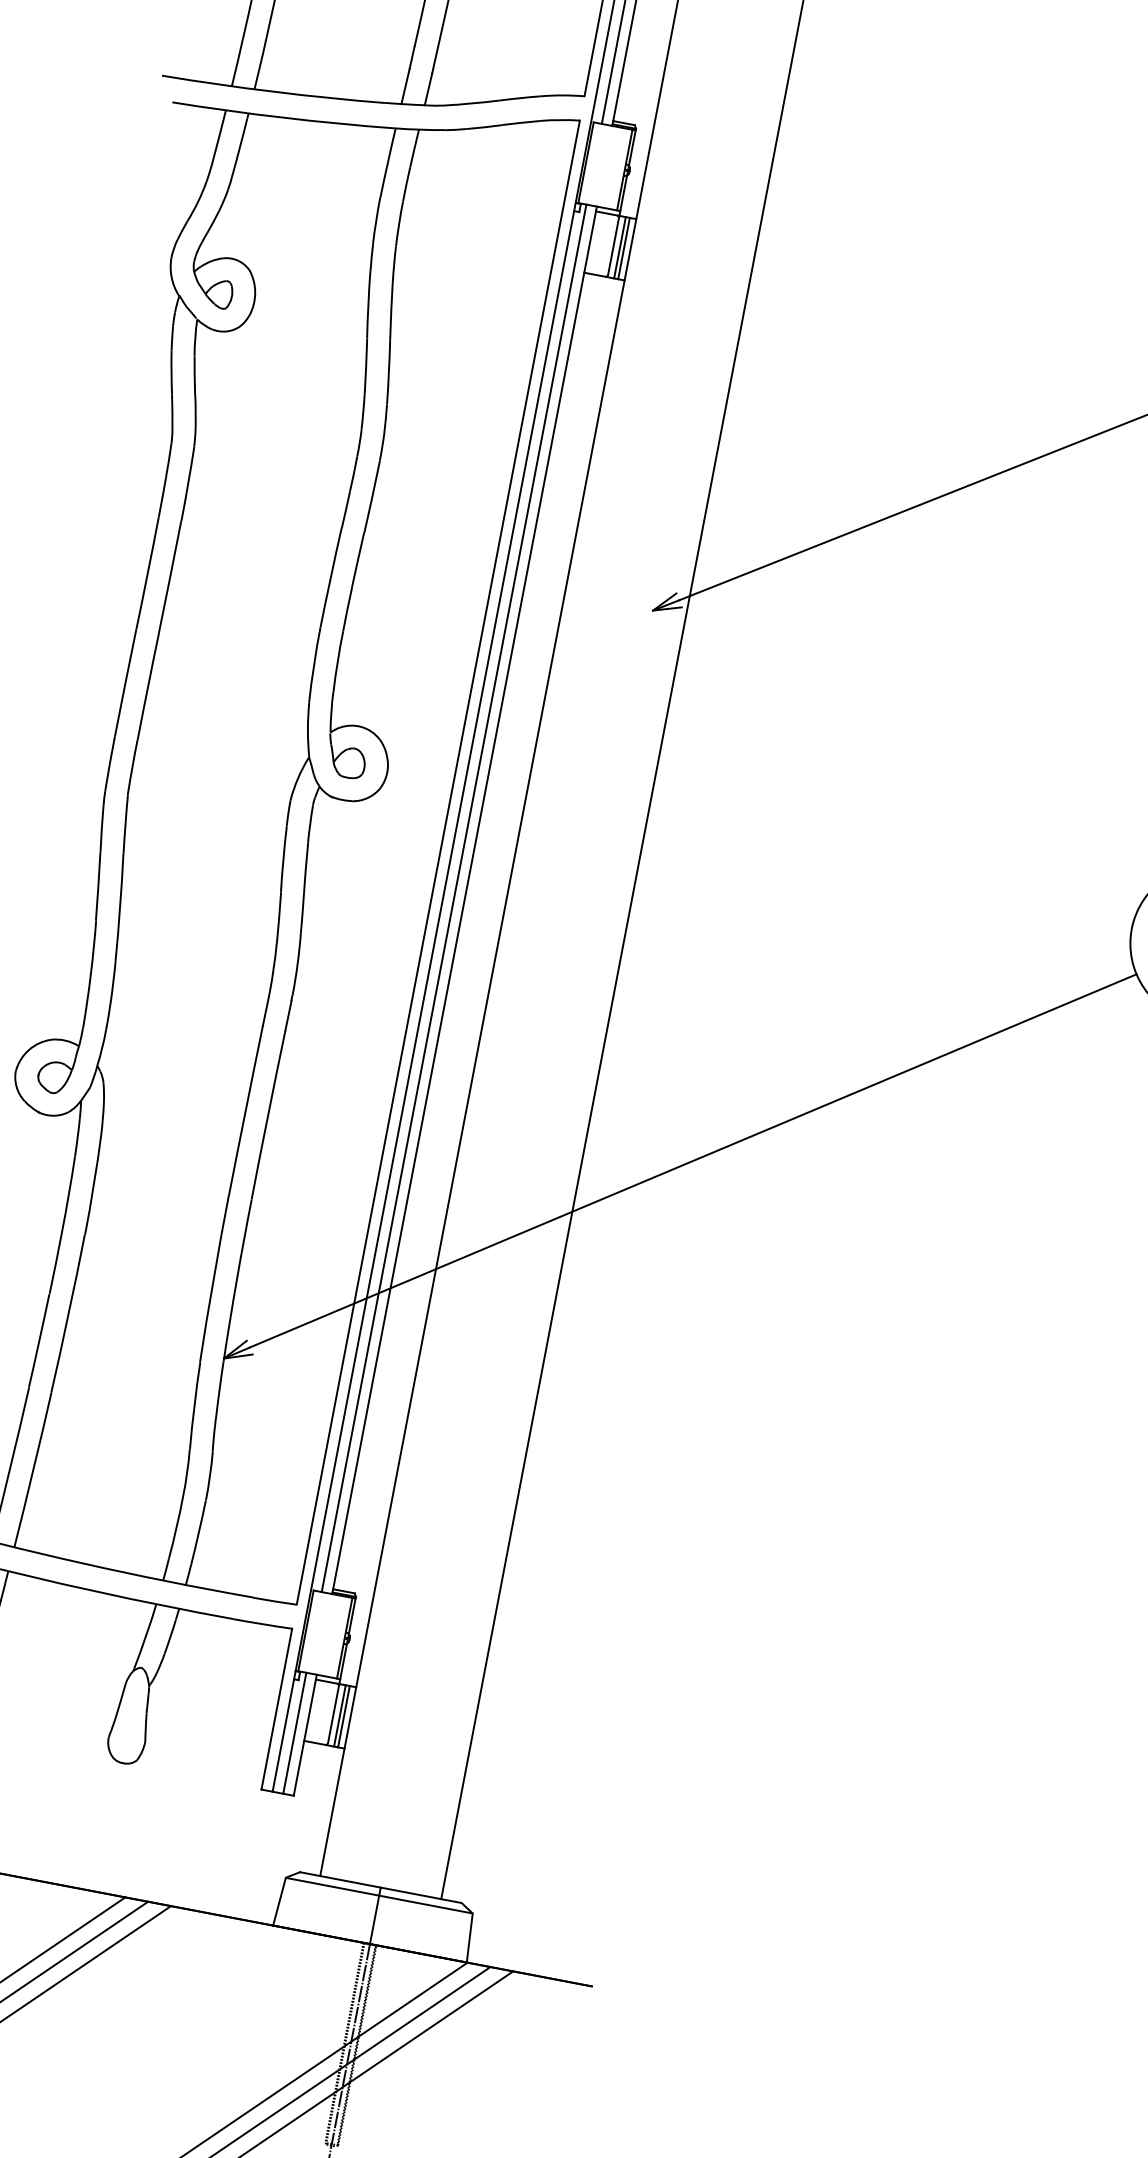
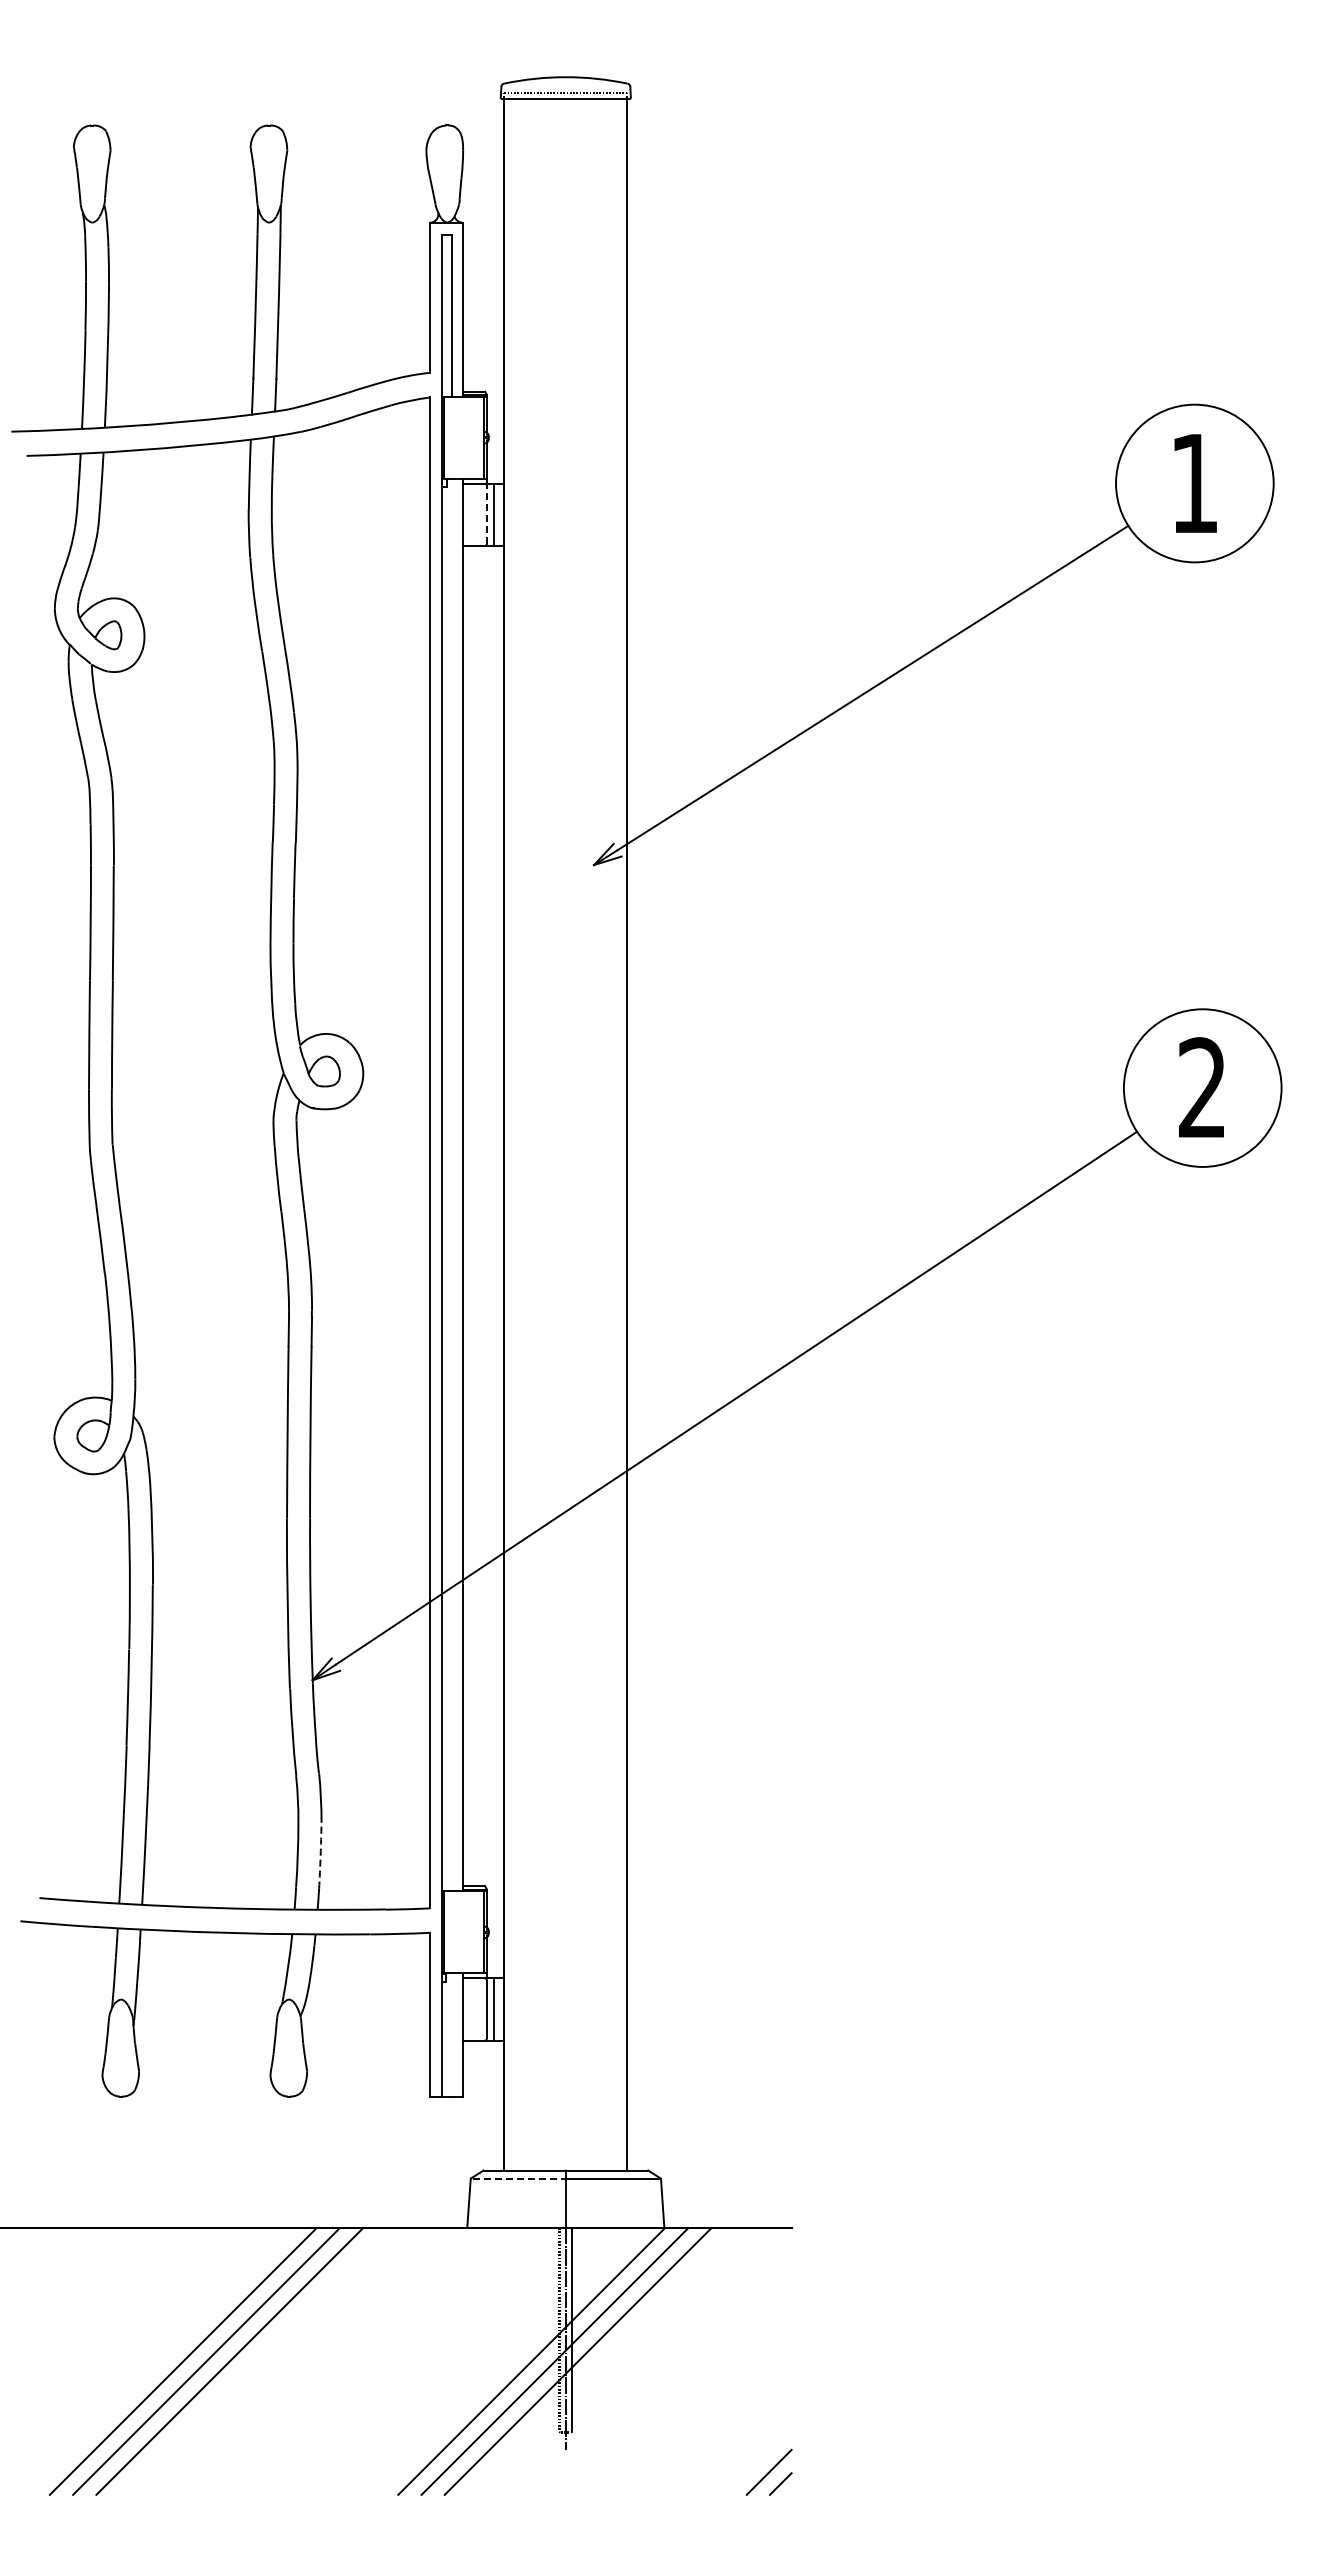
line: (613, 246) -> (486, 514), solid -> dashed
line: (623, 248) -> (497, 514), removed
line: (454, 897) -> (452, 1184), removed
arc: (198, 1532) -> (320, 1855), solid -> dashed
line: (343, 1716) -> (497, 2009), removed
line: (294, 1732) -> (452, 2034), removed
line: (333, 1886) -> (519, 2178), solid -> dashed

